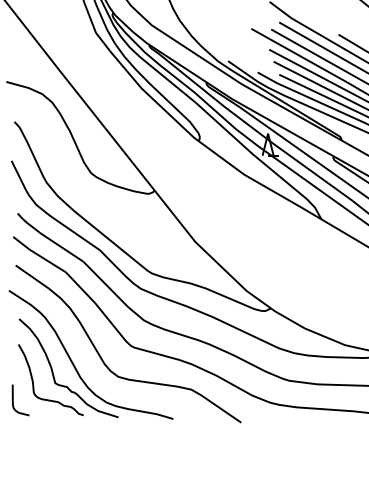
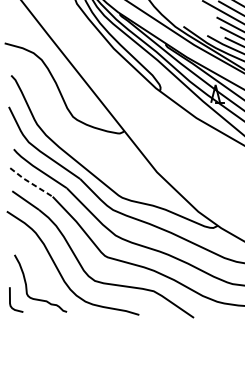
line: (39, 255) -> (31, 183), solid -> dashed
curve: (53, 371) -> (42, 276), removed

